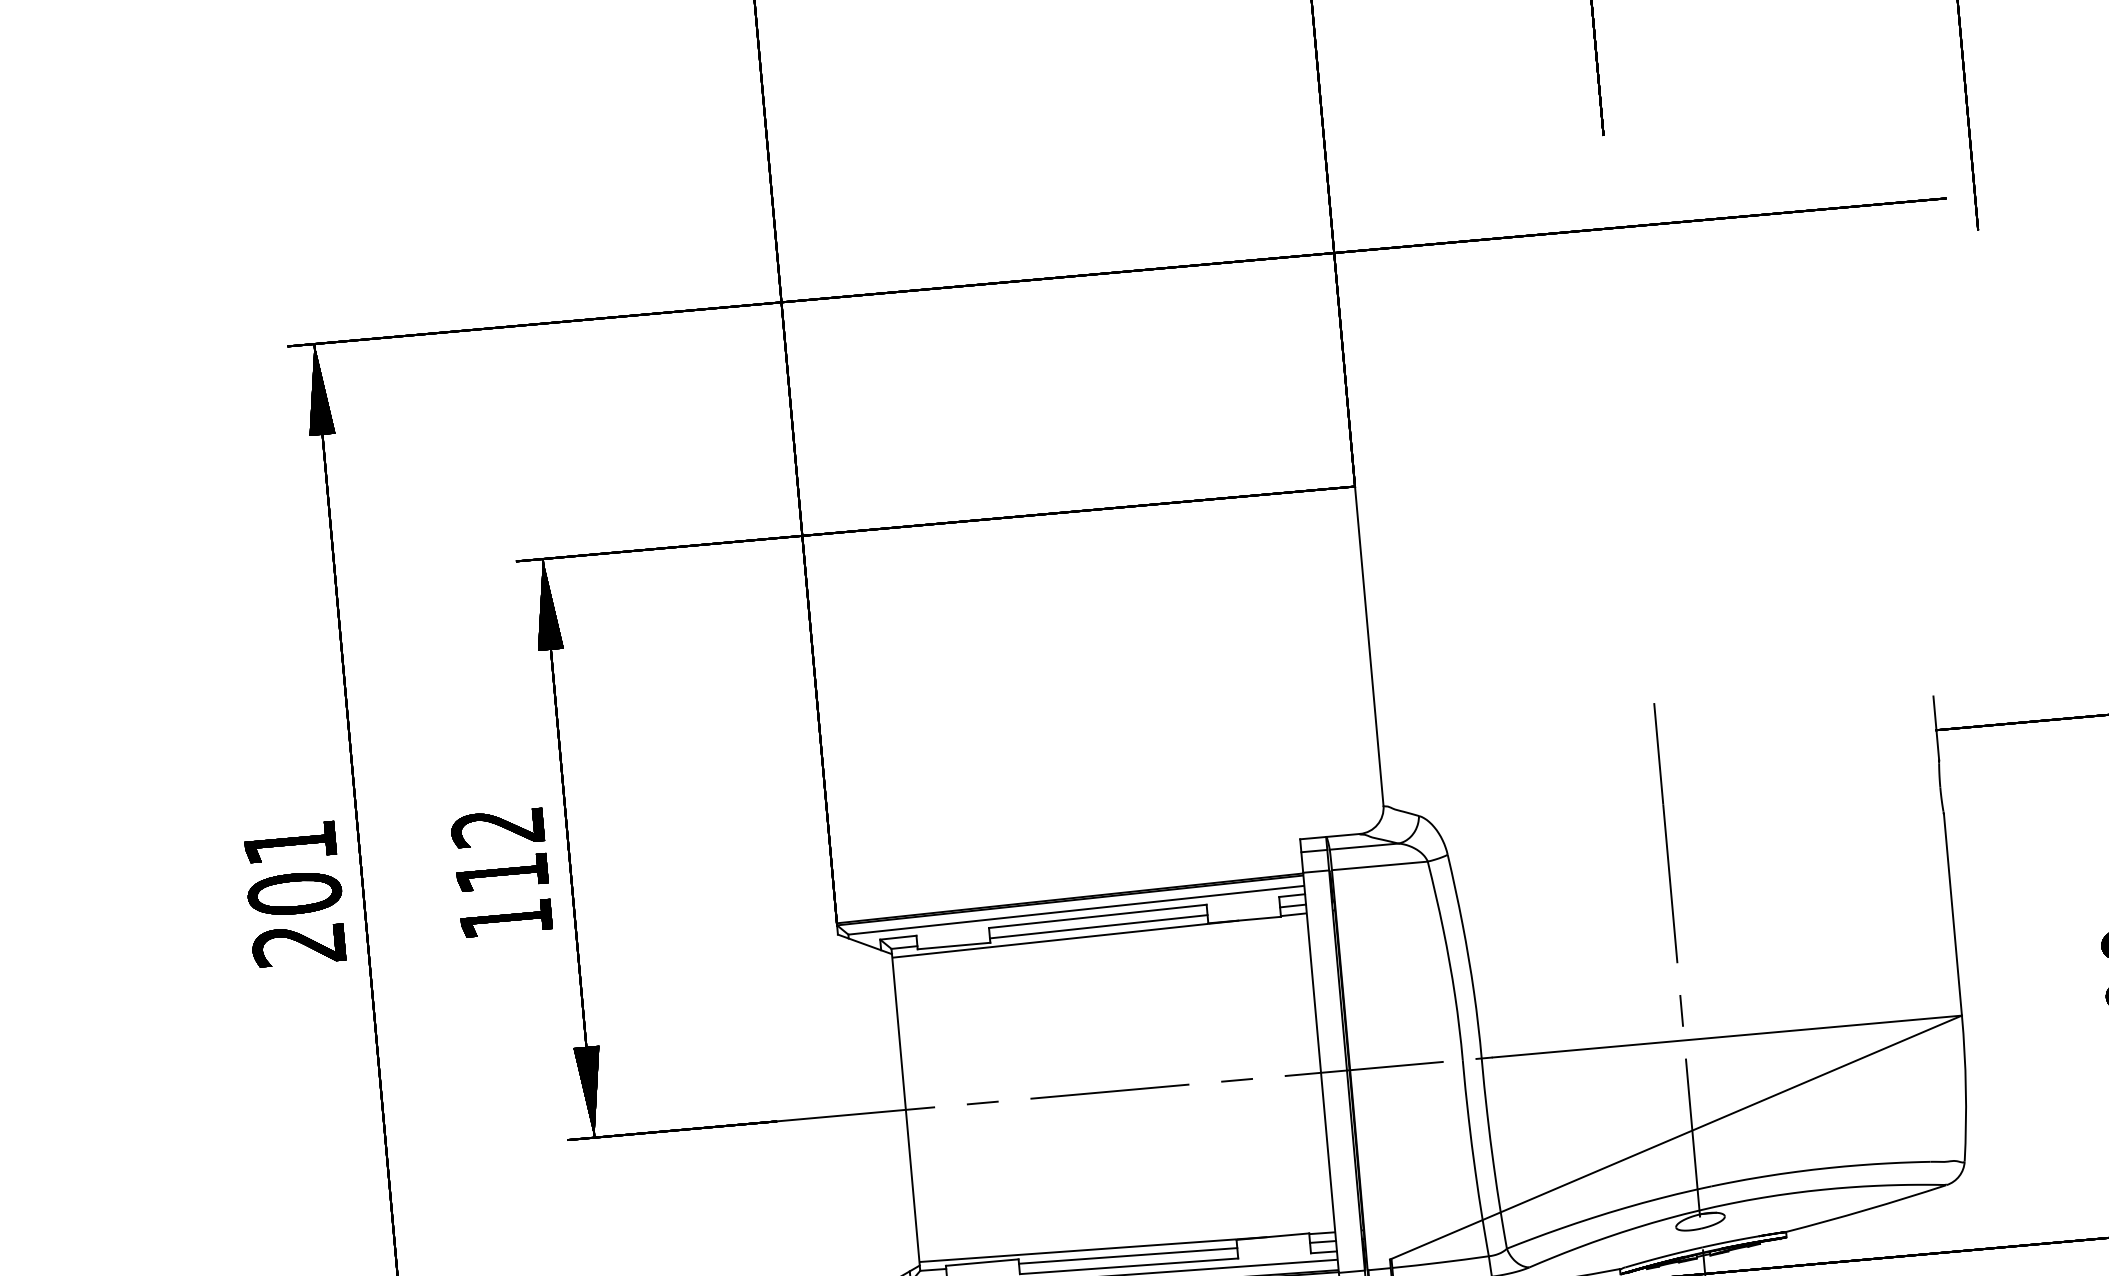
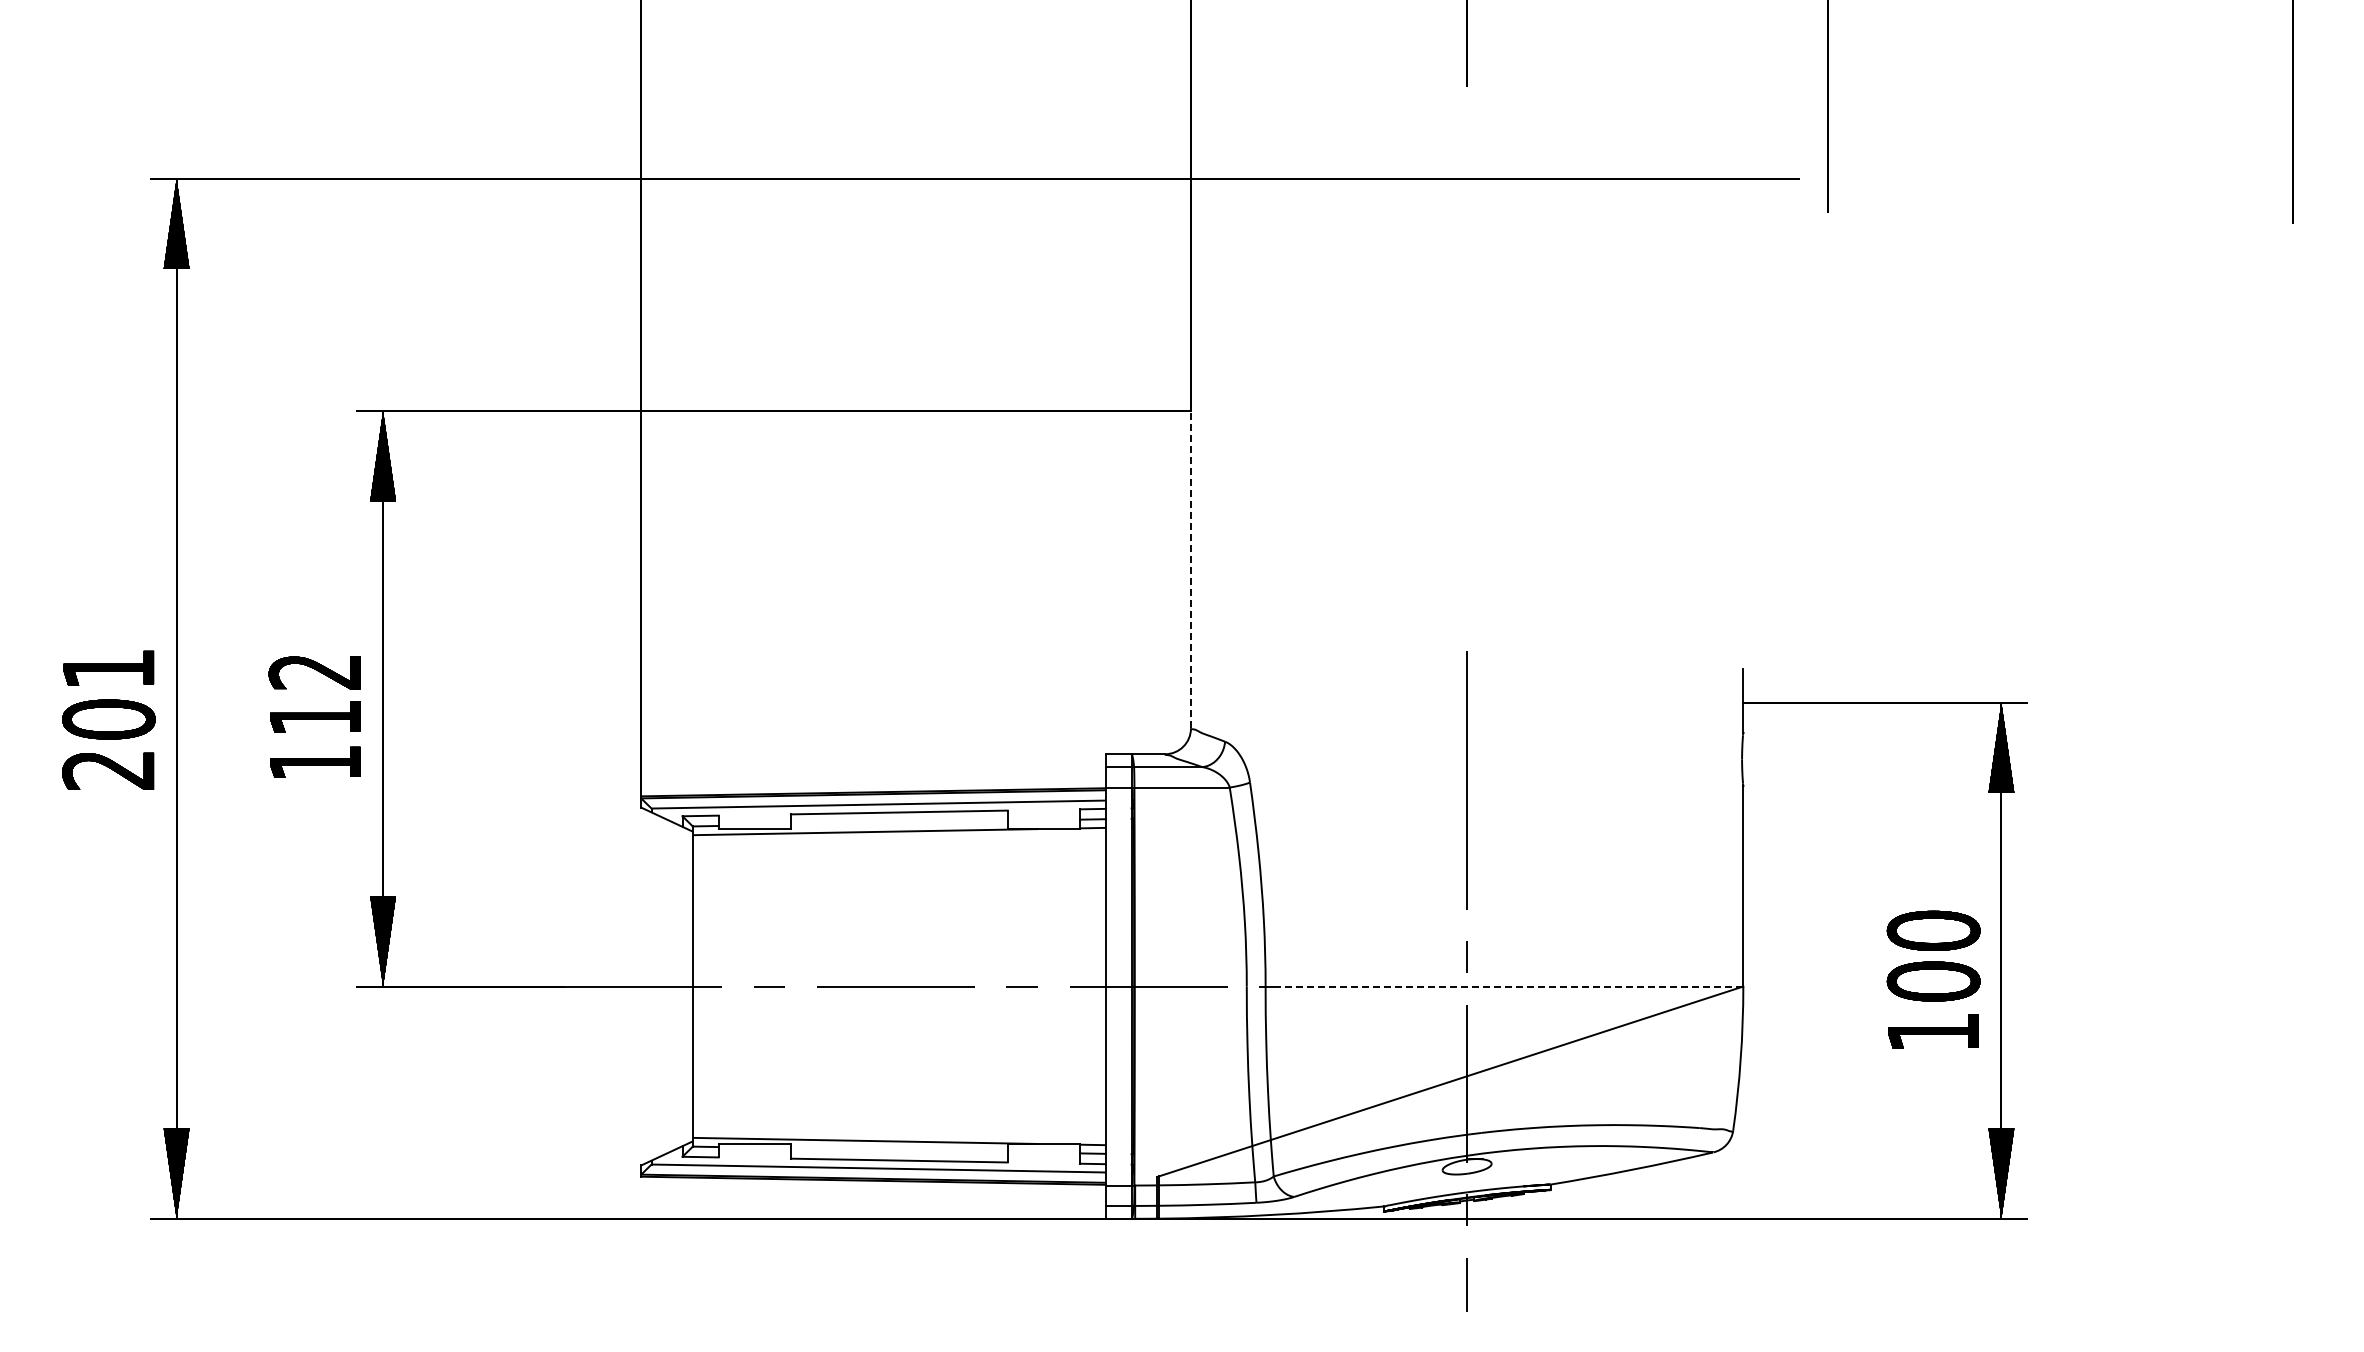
line: (1368, 645) -> (1190, 569), solid -> dashed
line: (1097, 926) -> (898, 822), removed
line: (1726, 1036) -> (1509, 986), solid -> dashed
line: (1127, 1256) -> (898, 1150), removed

